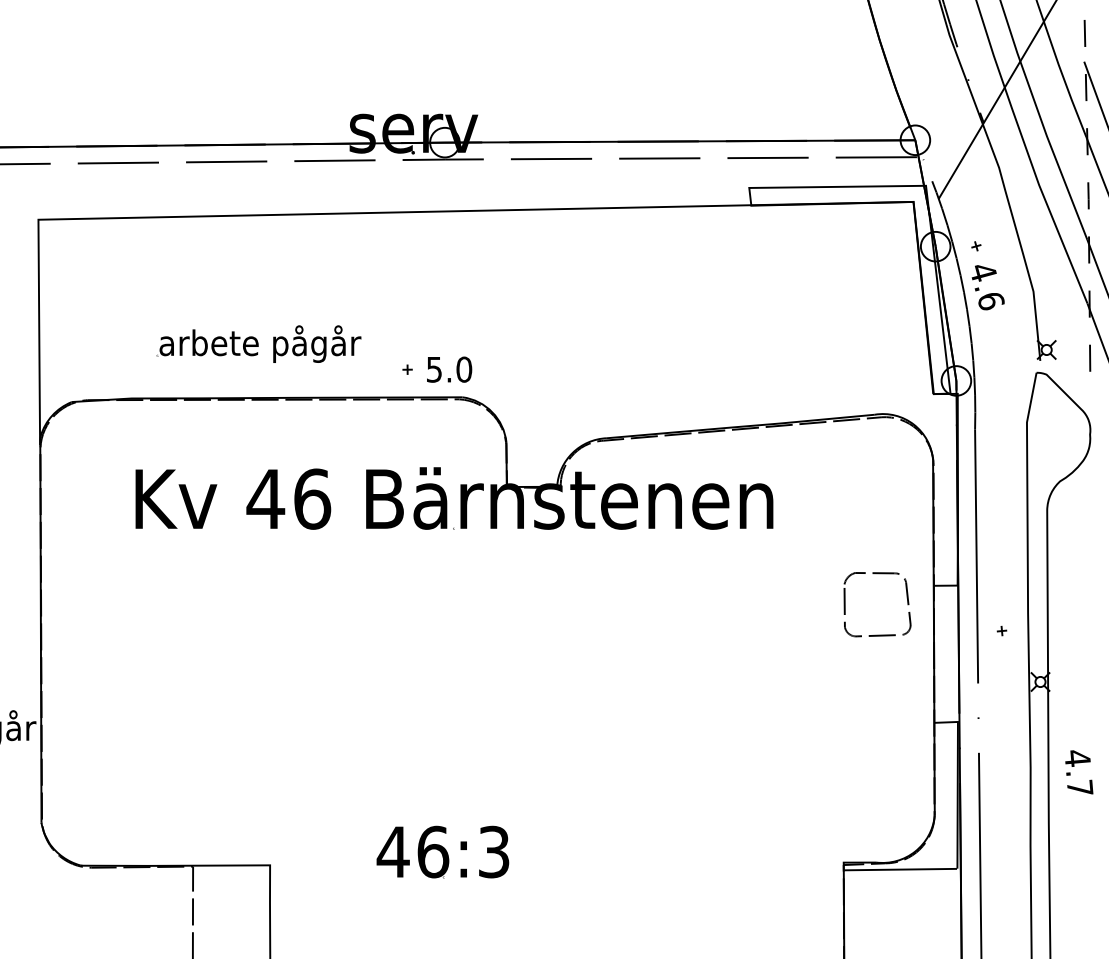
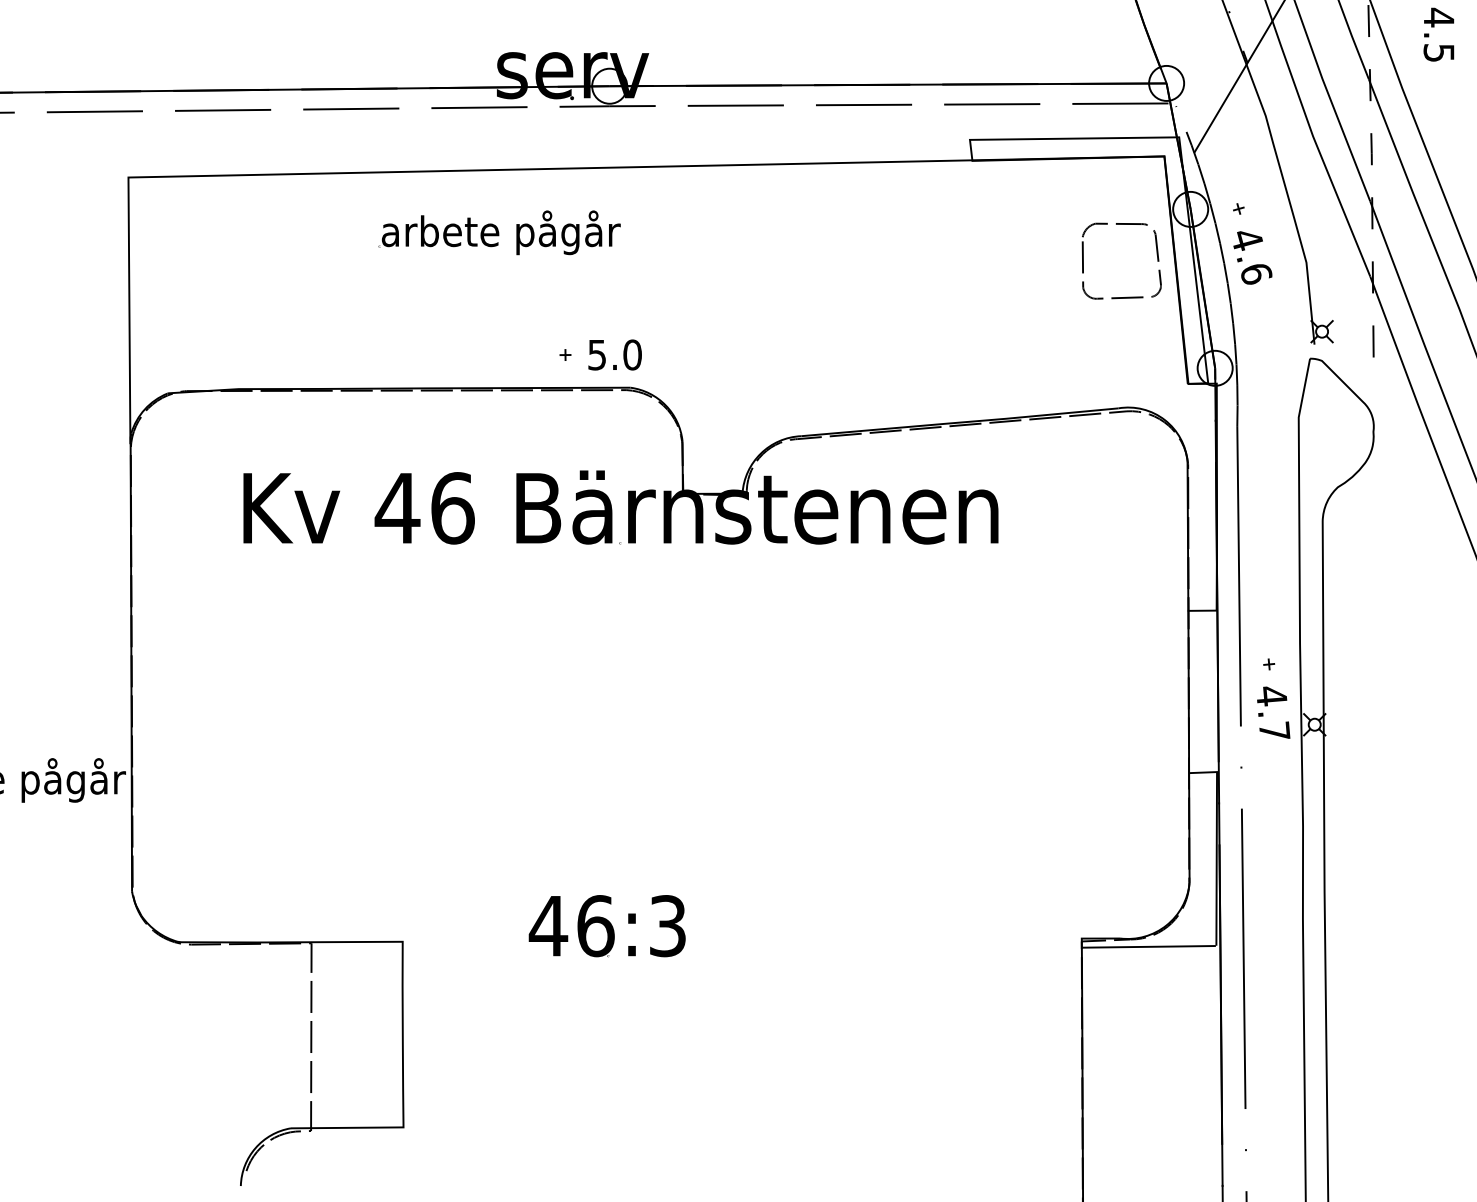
part: (258, 343) -> (499, 232), moved
part: (906, 599) -> (1156, 254), moved
text: (1079, 772) -> (1273, 712), moved

